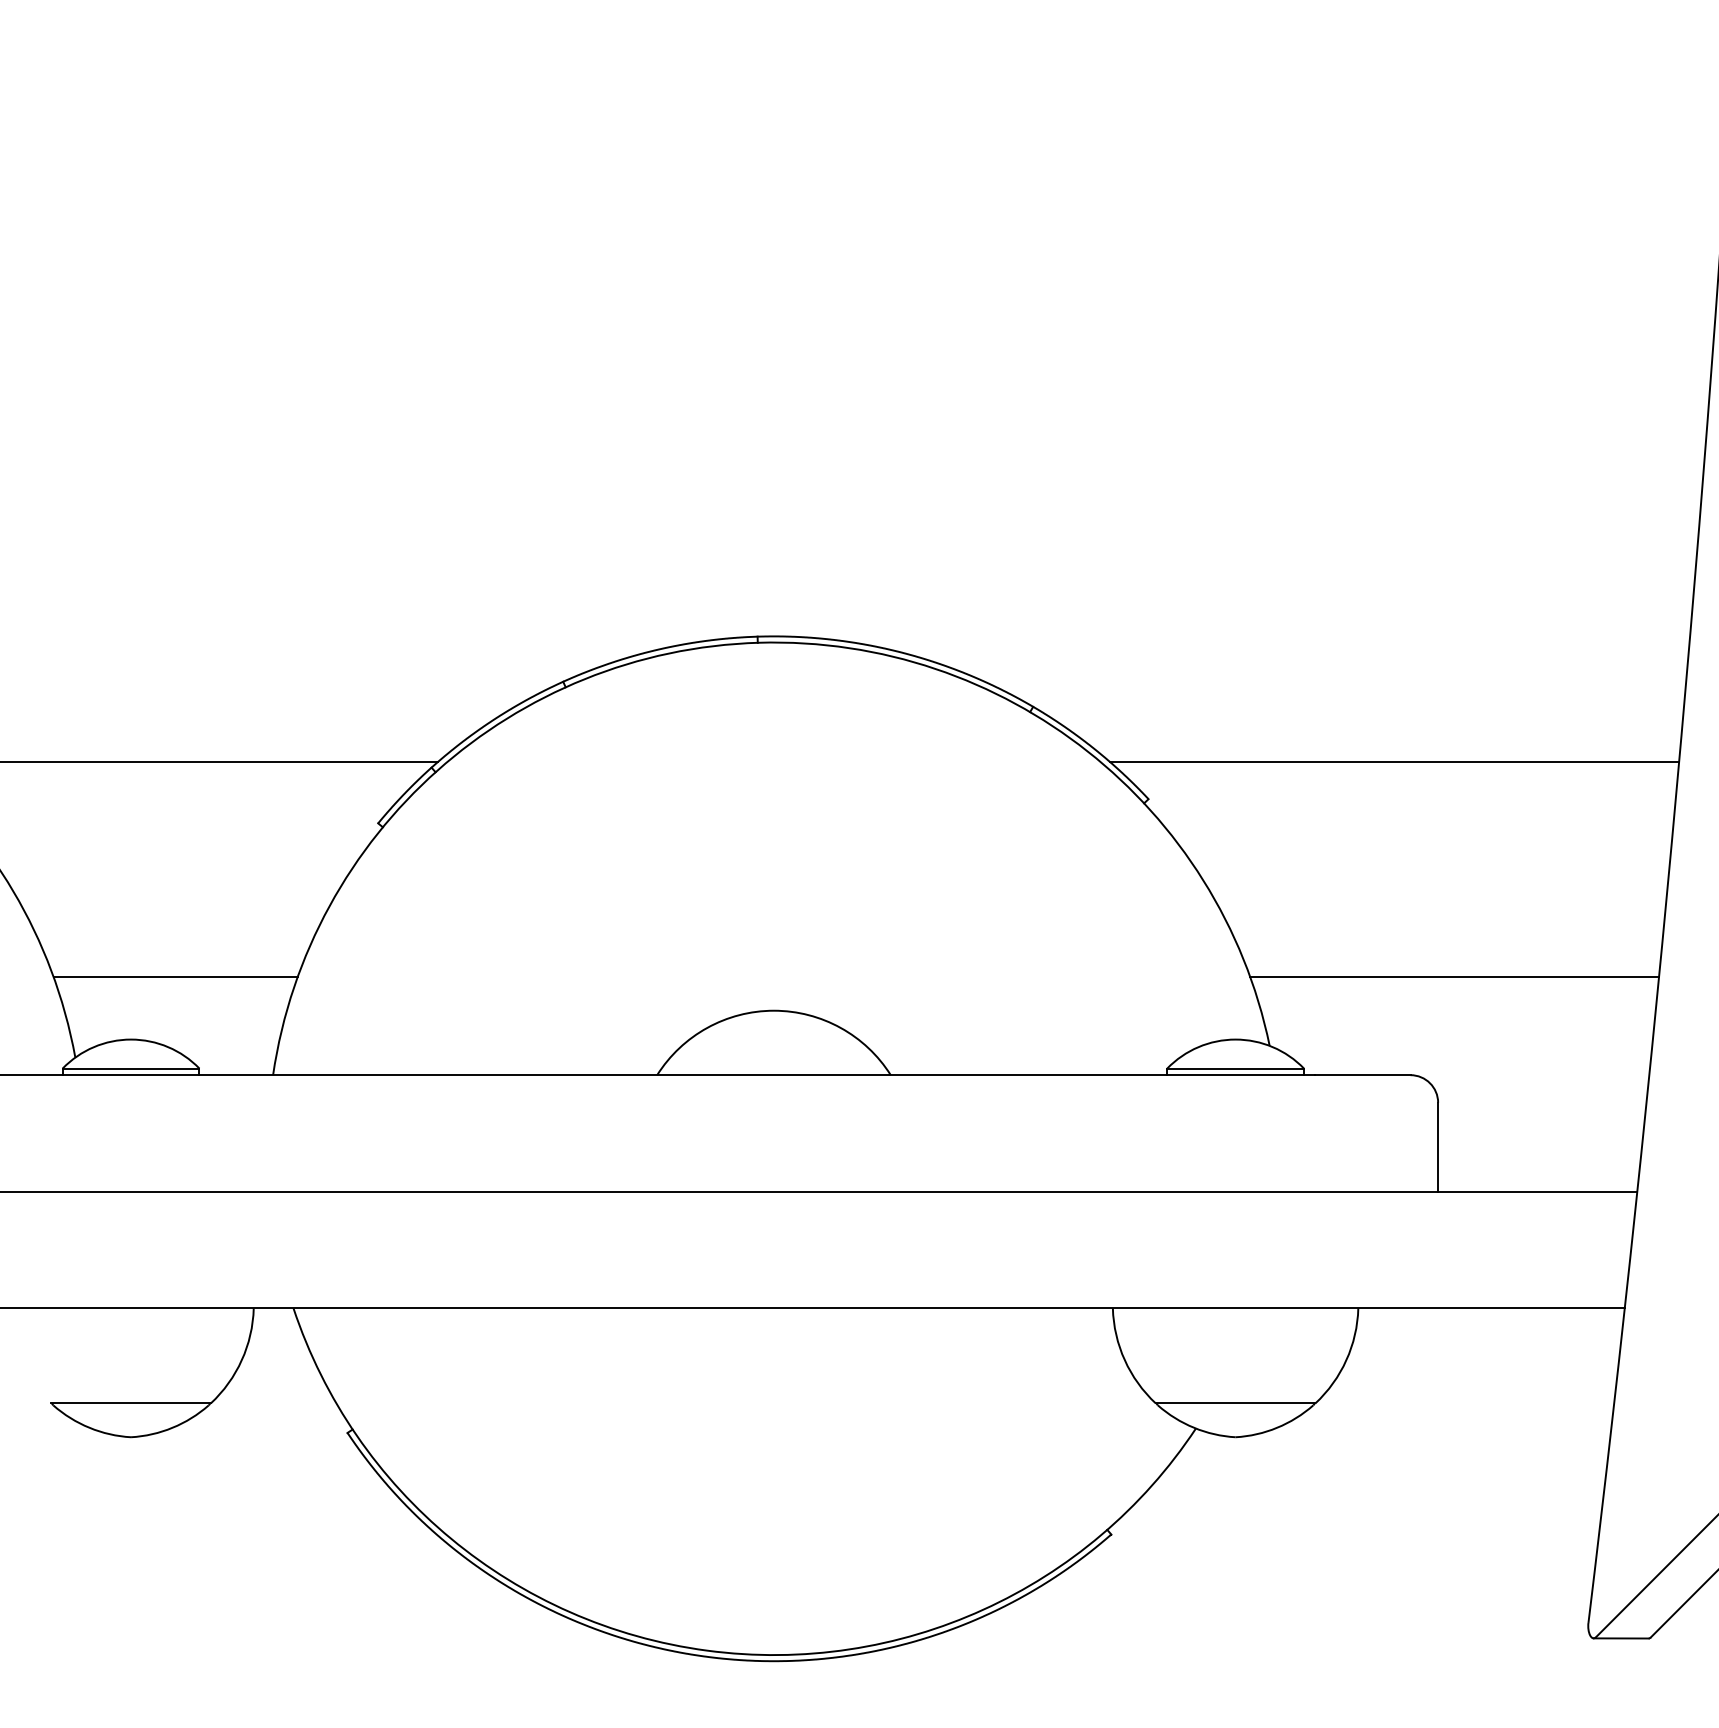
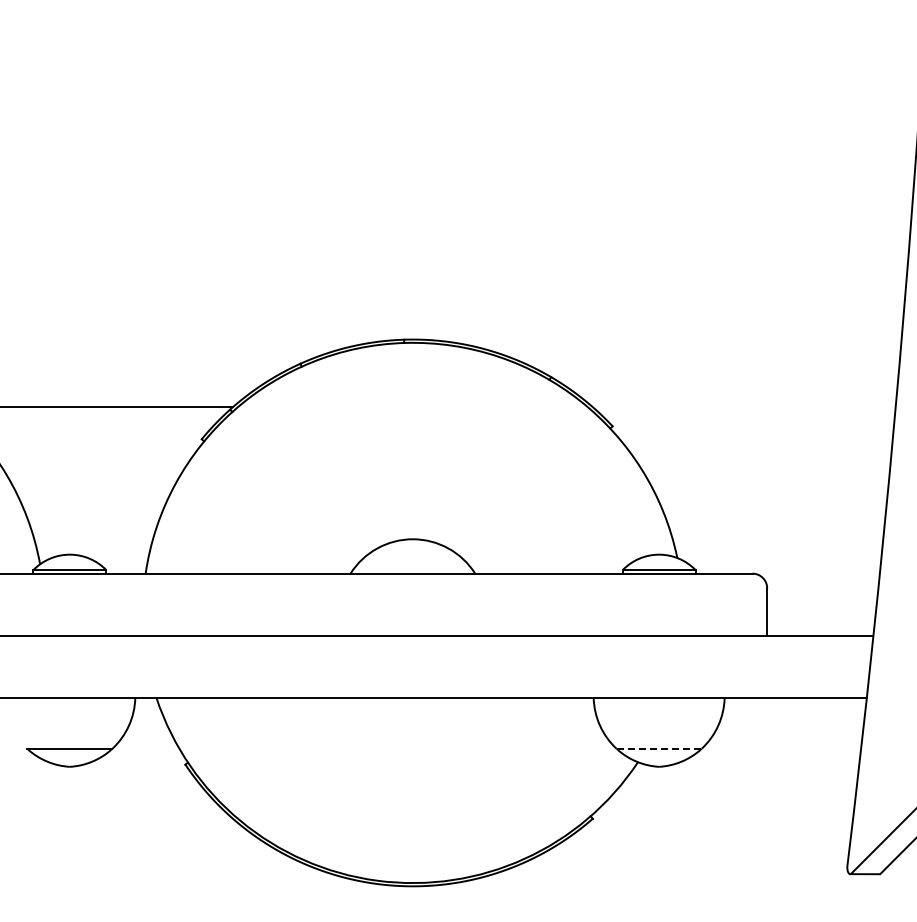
line: (1393, 761) -> (743, 406), removed
line: (175, 977) -> (93, 521), removed
line: (1453, 977) -> (775, 521), removed
line: (1236, 1402) -> (659, 748), solid -> dashed

